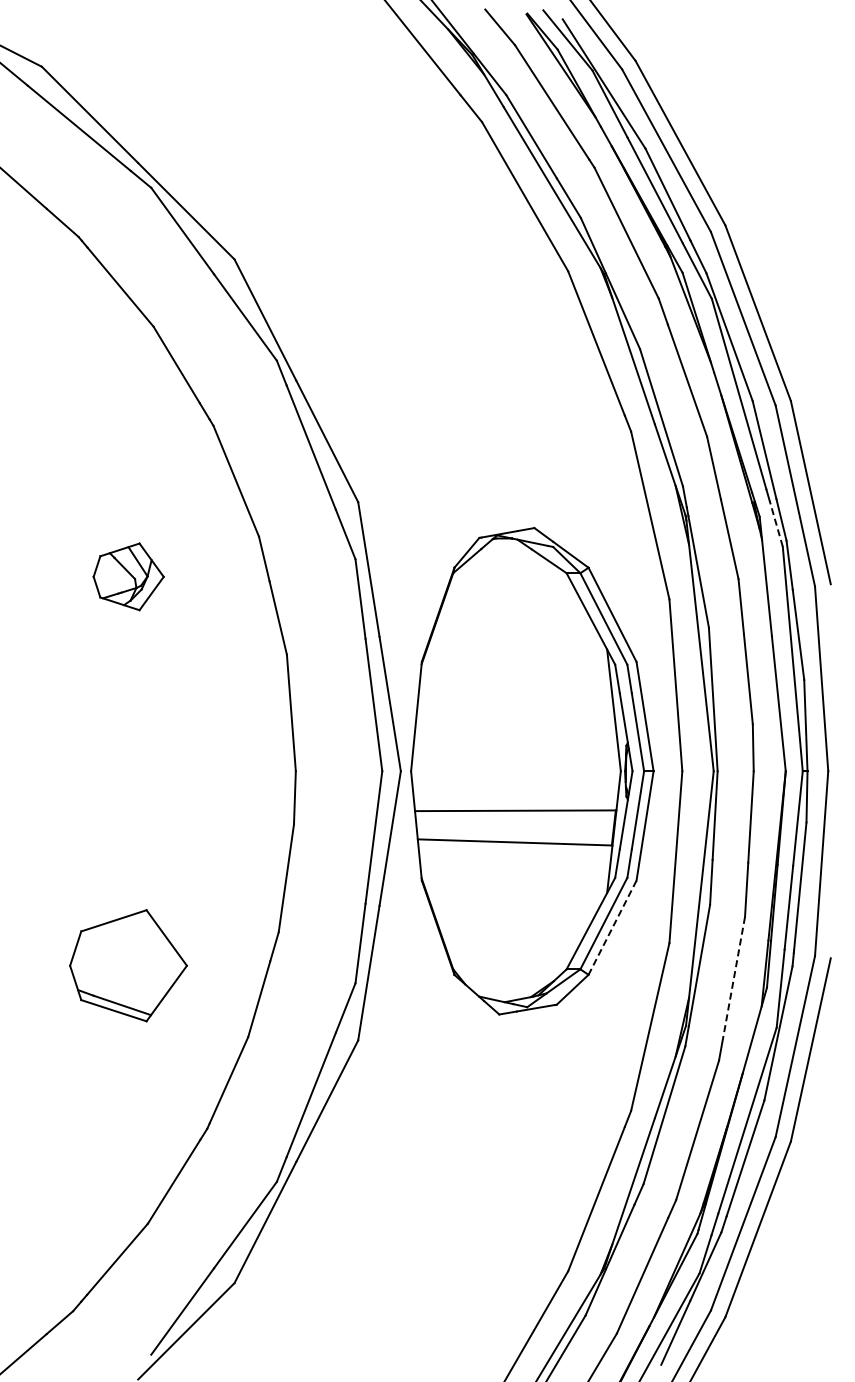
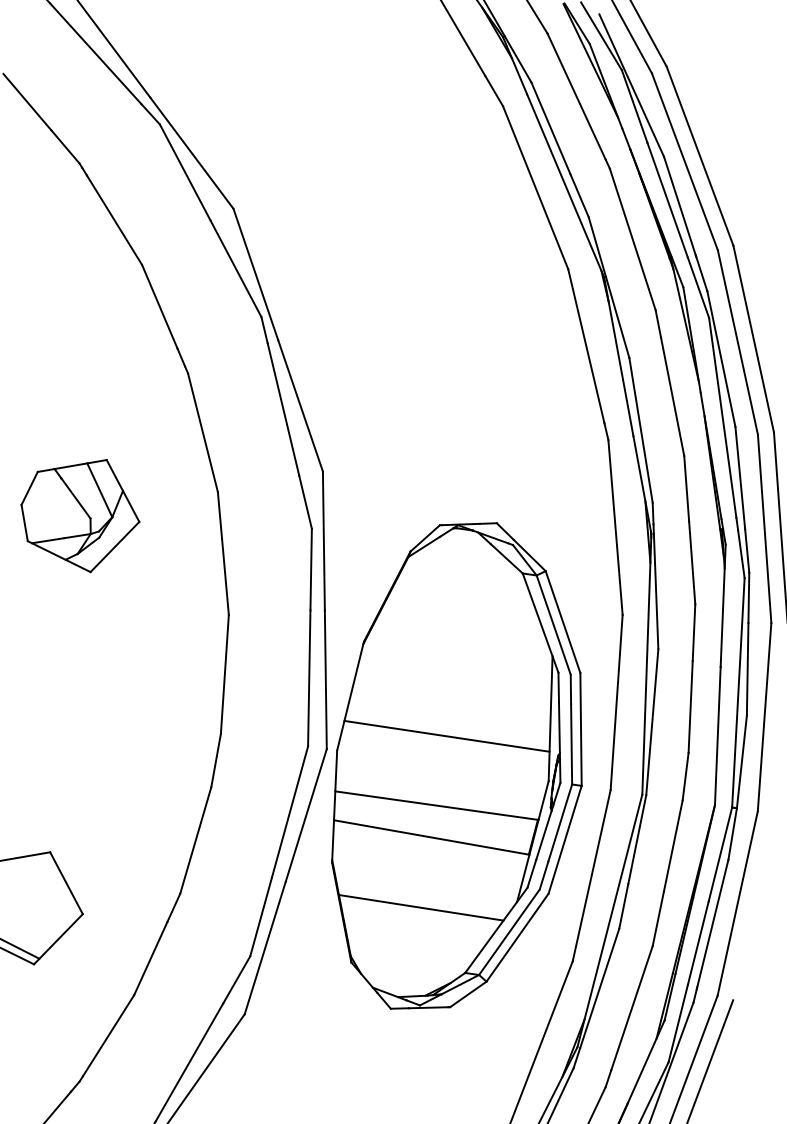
line: (776, 523) -> (741, 553), dashed -> solid
part: (128, 576) -> (80, 513), size x1.67
line: (515, 741) -> (446, 735), added
line: (514, 912) -> (420, 908), added
line: (612, 927) -> (517, 937), dashed -> solid
line: (733, 980) -> (631, 1008), dashed -> solid

